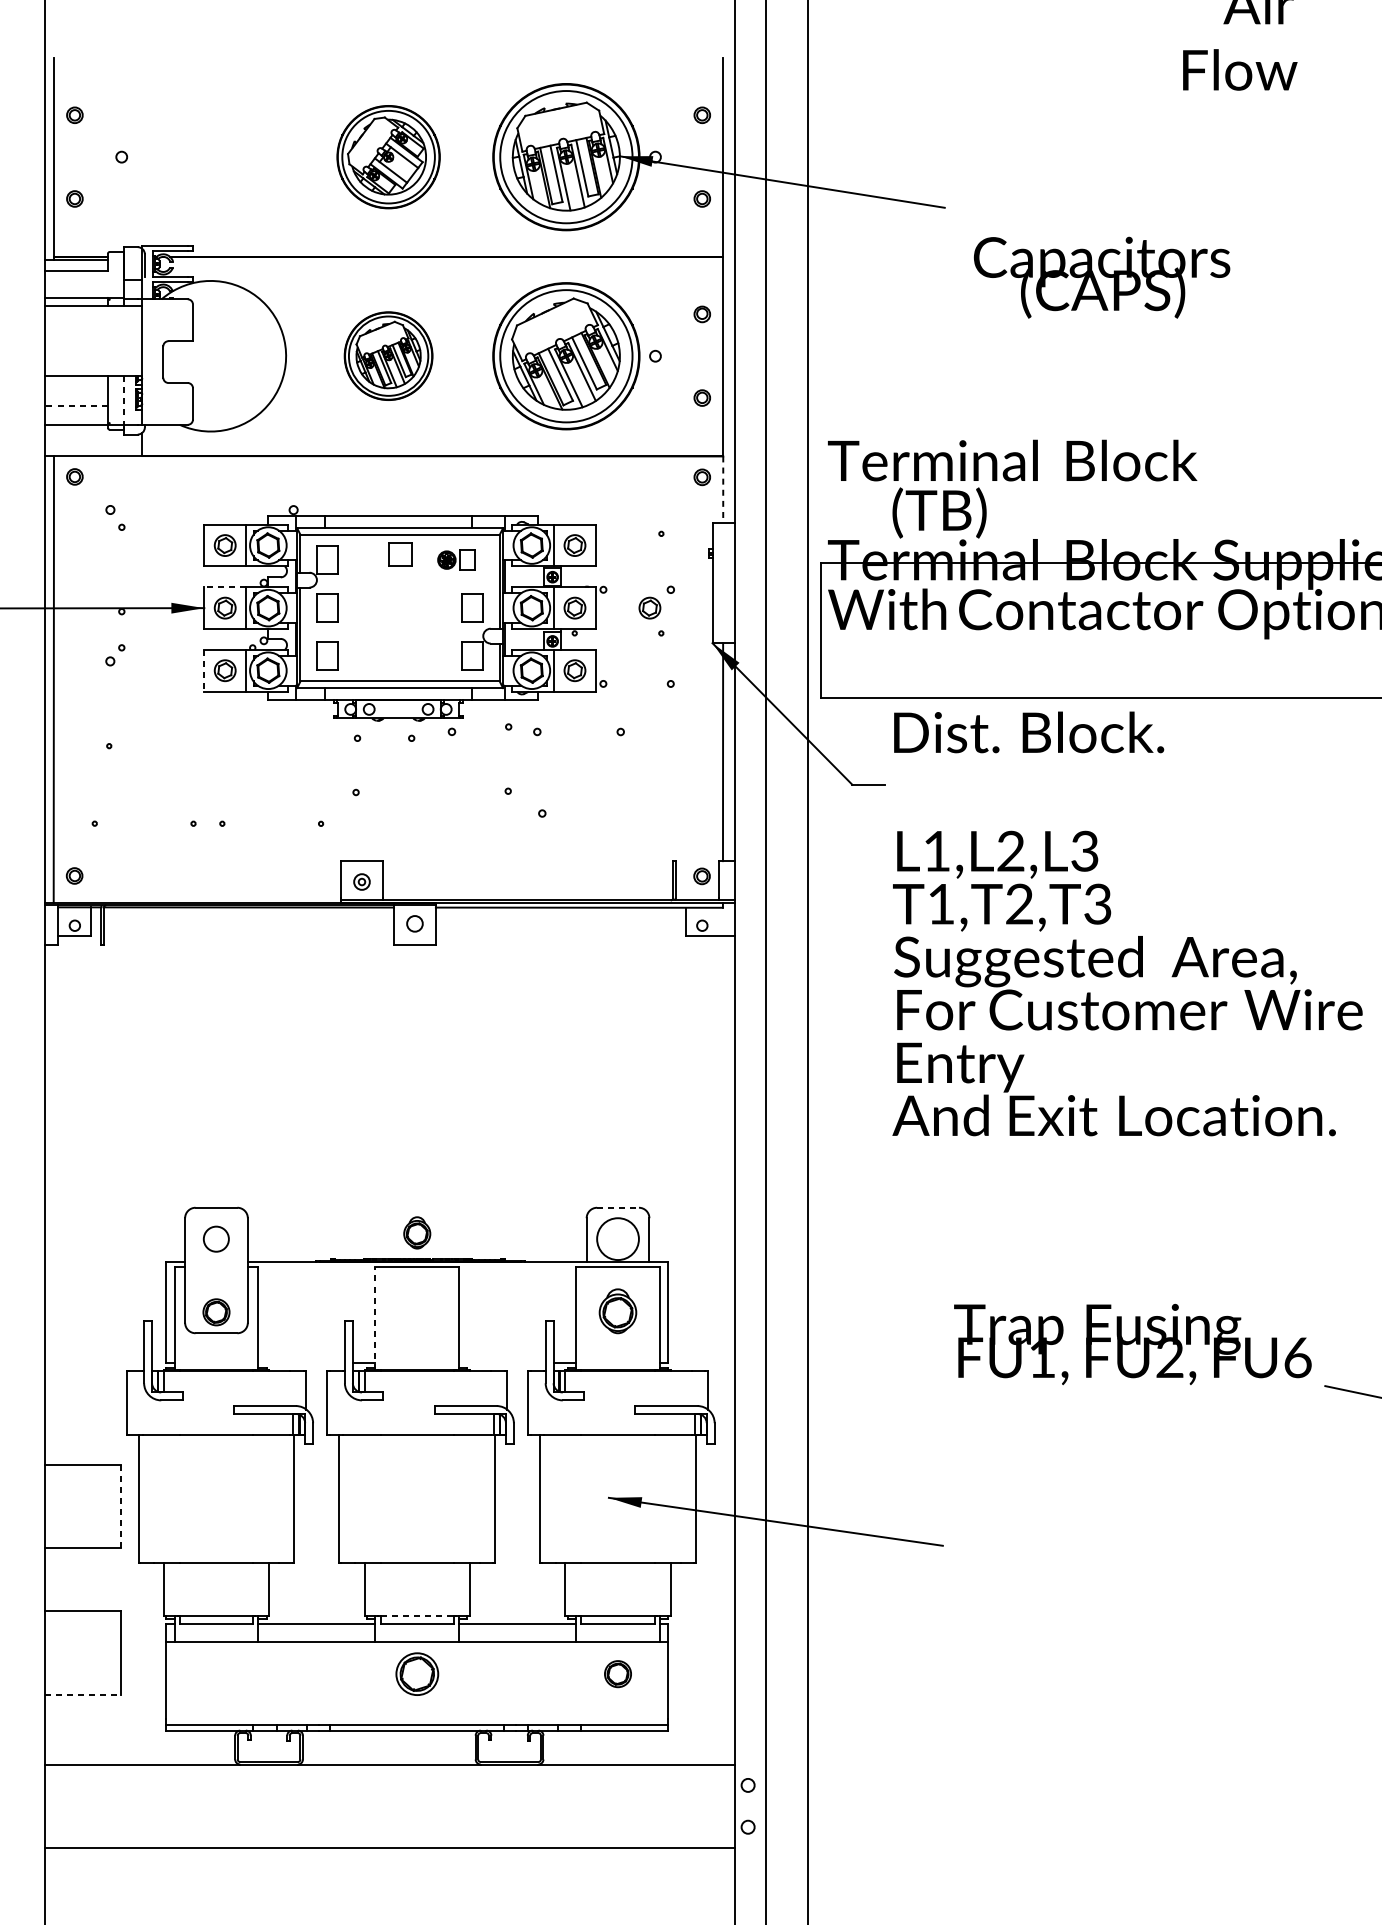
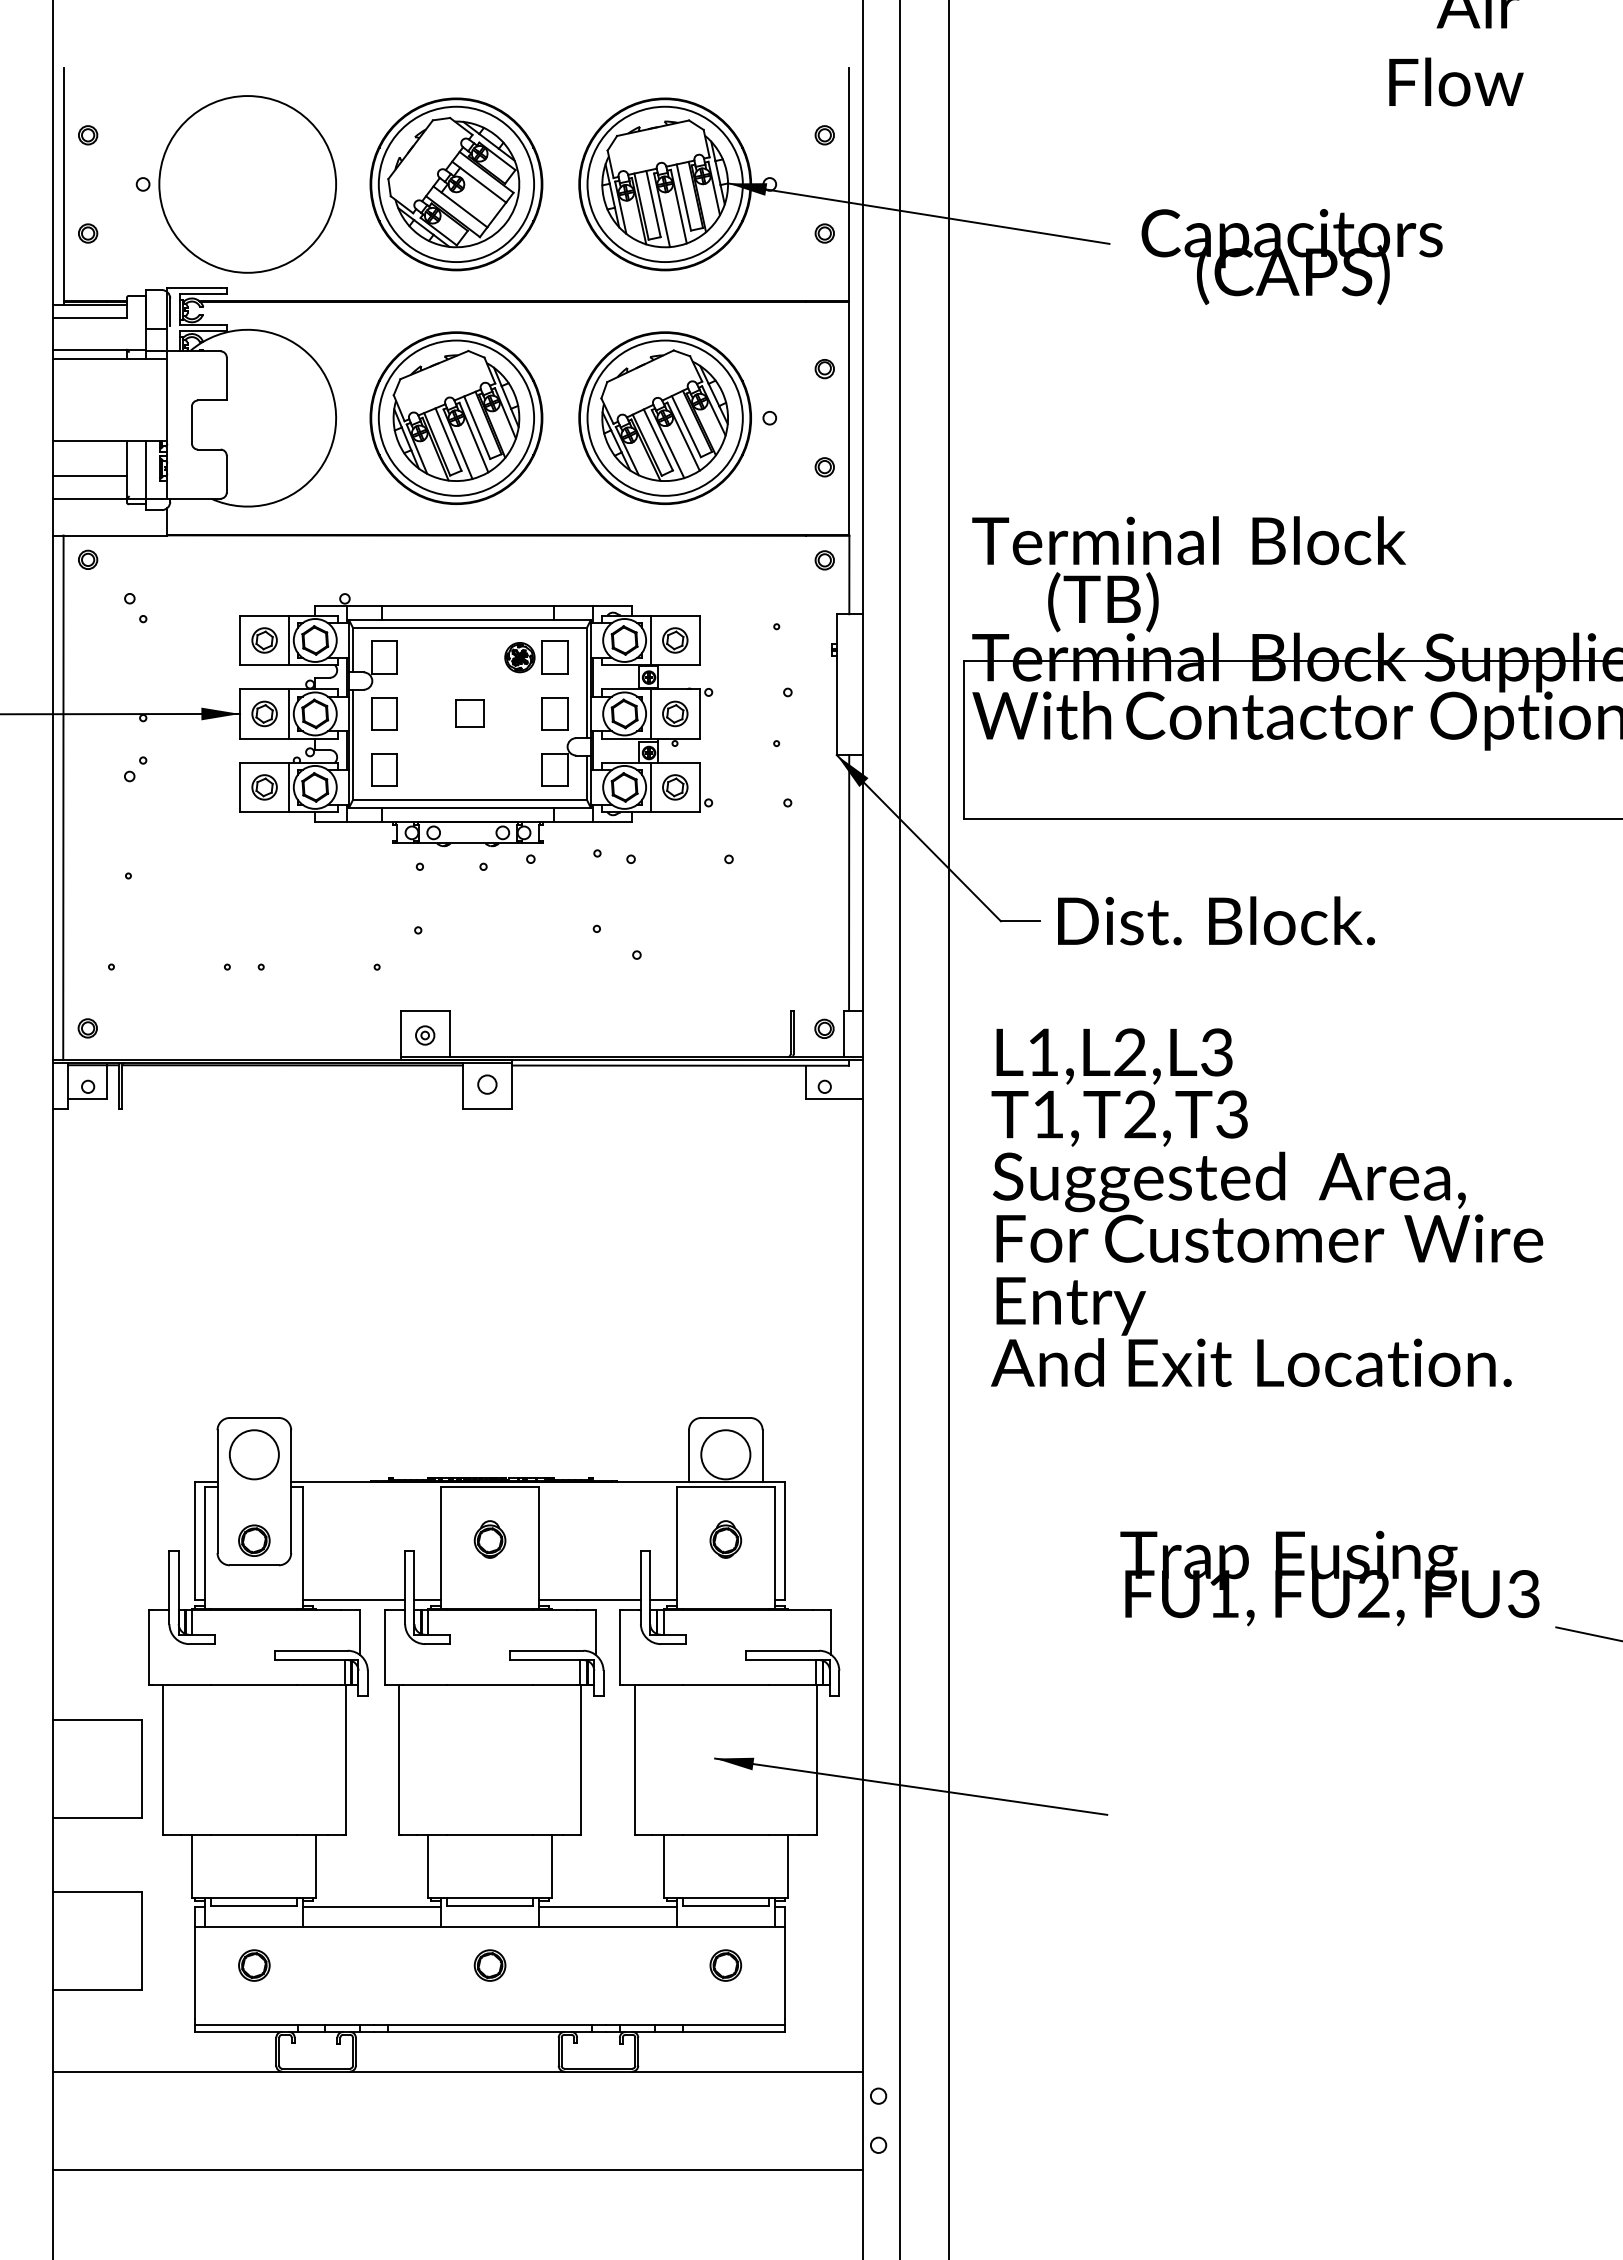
circle: (210, 157) -> (247, 184), added
part: (388, 157) -> (456, 184), size x1.43
text: (1101, 278) -> (1291, 257), moved
part: (388, 355) -> (456, 417), size x1.67
line: (124, 400) -> (146, 470), dashed -> solid
line: (76, 405) -> (89, 476), dashed -> solid
line: (723, 490) -> (849, 575), dashed -> solid
part: (399, 554) -> (469, 713), moved
part: (456, 560) -> (536, 657), size x1.43
line: (225, 587) -> (264, 689), dashed -> solid
part: (650, 607) -> (763, 713), removed
line: (204, 670) -> (240, 787), dashed -> solid
text: (1029, 732) -> (1216, 920), moved
text: (1127, 983) -> (1267, 1207), moved
line: (617, 1207) -> (725, 1417), dashed -> solid
part: (416, 1232) -> (489, 1539), moved
circle: (215, 1238) -> (253, 1454), size x1.67
part: (617, 1311) -> (725, 1539), size x0.71
line: (375, 1318) -> (441, 1548), dashed -> solid
text: (1298, 1357) -> (1524, 1593), FU6 -> FU3
line: (301, 1362) -> (354, 1599), added
line: (501, 1362) -> (589, 1599), added
line: (121, 1506) -> (142, 1768), dashed -> solid
line: (417, 1616) -> (490, 1897), dashed -> solid
part: (216, 1674) -> (254, 1965), added
part: (416, 1674) -> (489, 1965), size x0.62
line: (82, 1694) -> (97, 1989), dashed -> solid

